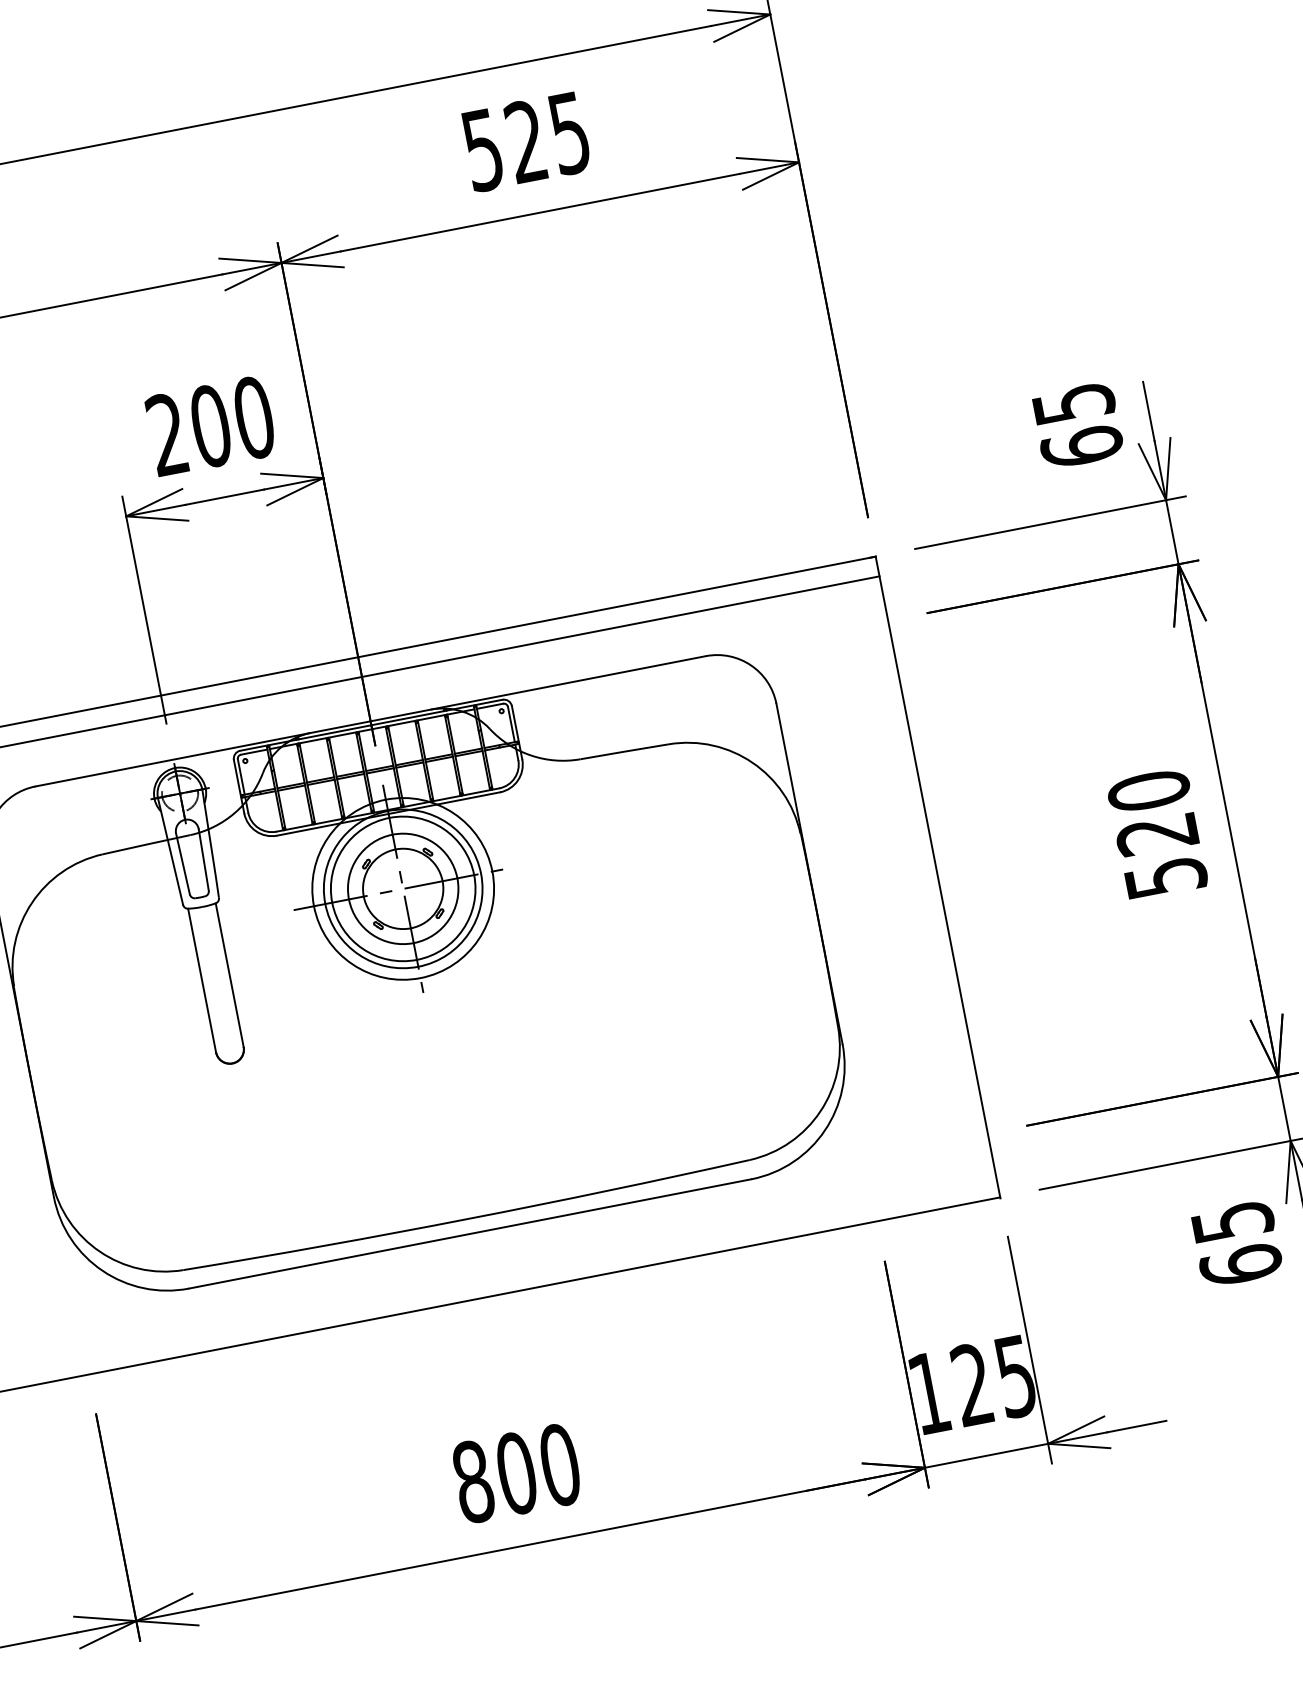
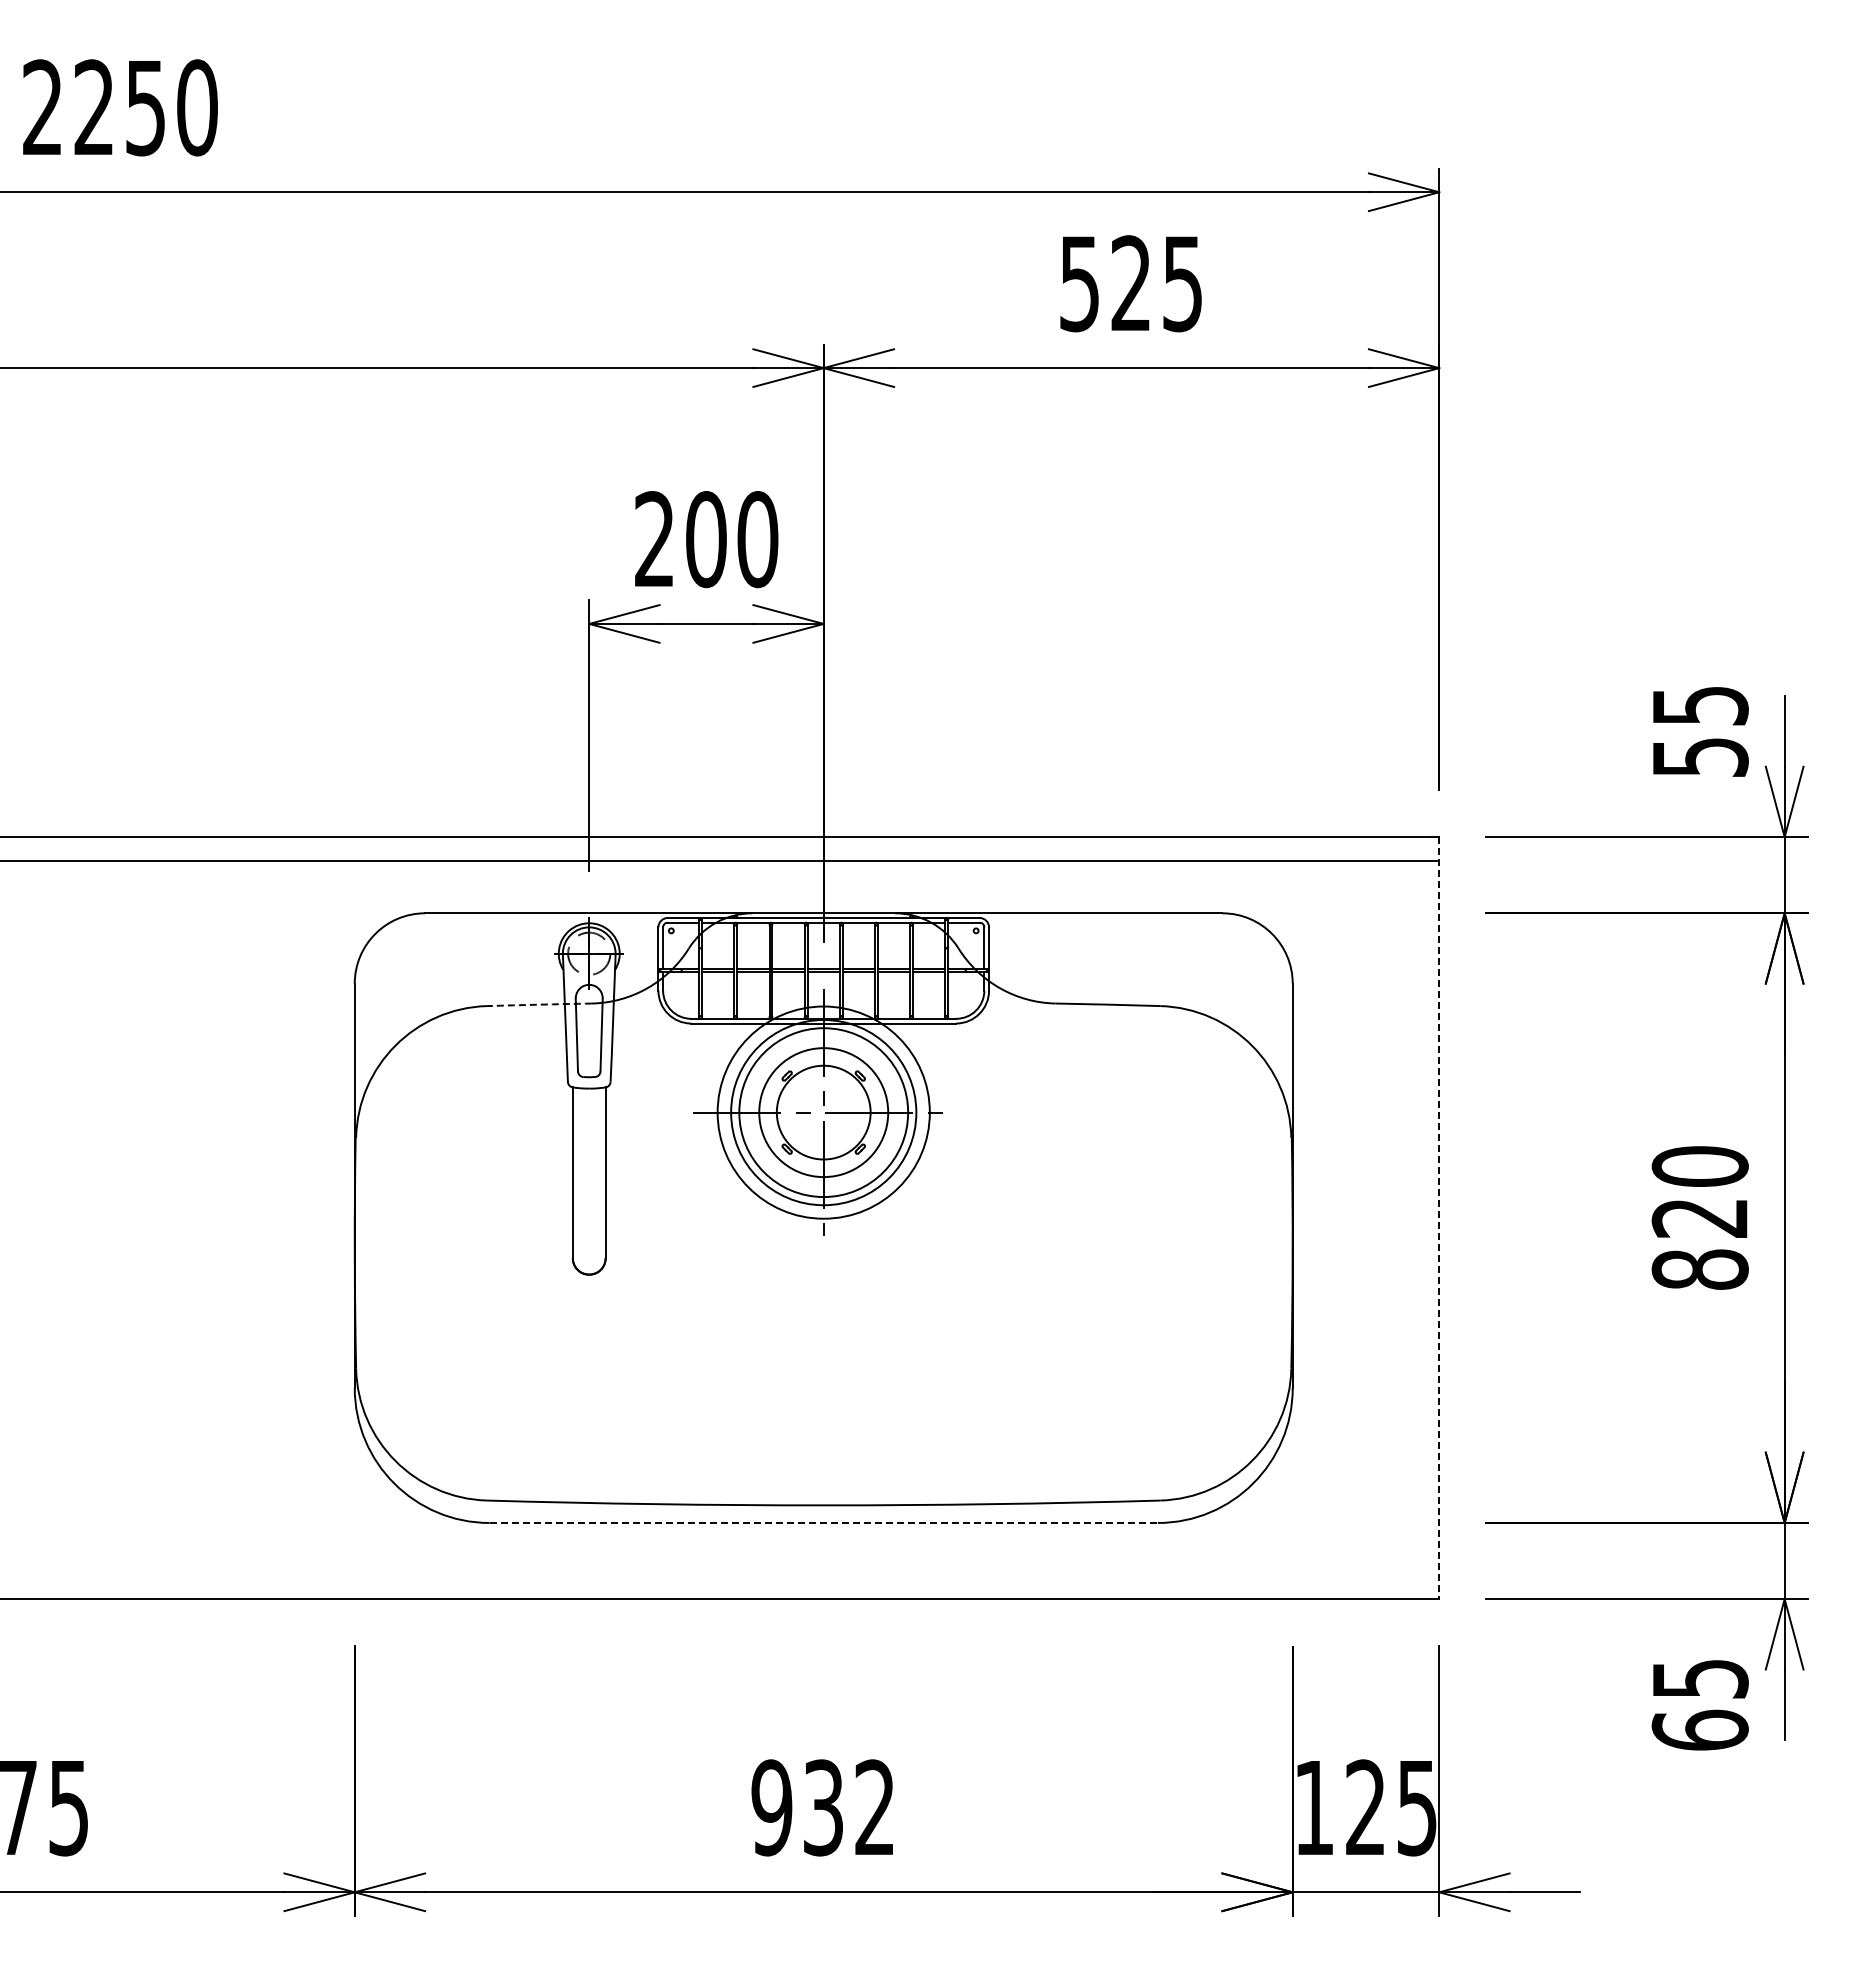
text: (1081, 446) -> (1699, 756), 65 -> 55
arc: (146, 844) -> (539, 1004), solid -> dashed
line: (938, 877) -> (1439, 1218), solid -> dashed
text: (1165, 877) -> (1699, 1269), 520 -> 820
line: (470, 1233) -> (824, 1522), solid -> dashed
text: (516, 1473) -> (823, 1807), 800 -> 932

